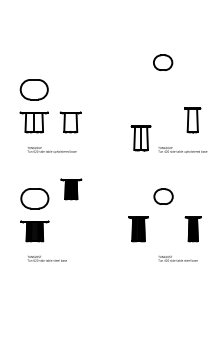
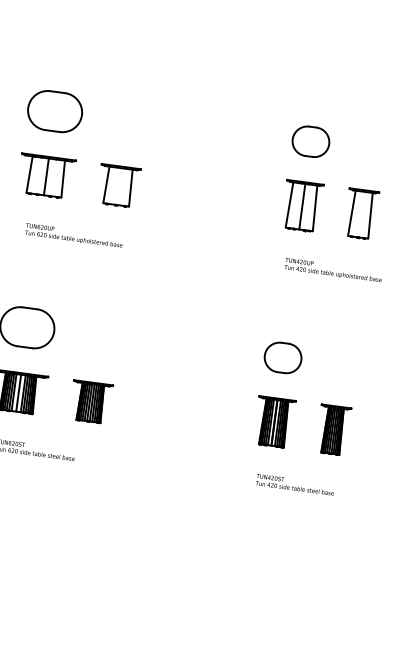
part: (163, 62) -> (311, 141), moved
part: (140, 138) -> (301, 206), moved
part: (71, 189) -> (91, 402), moved
part: (138, 229) -> (274, 422), moved

